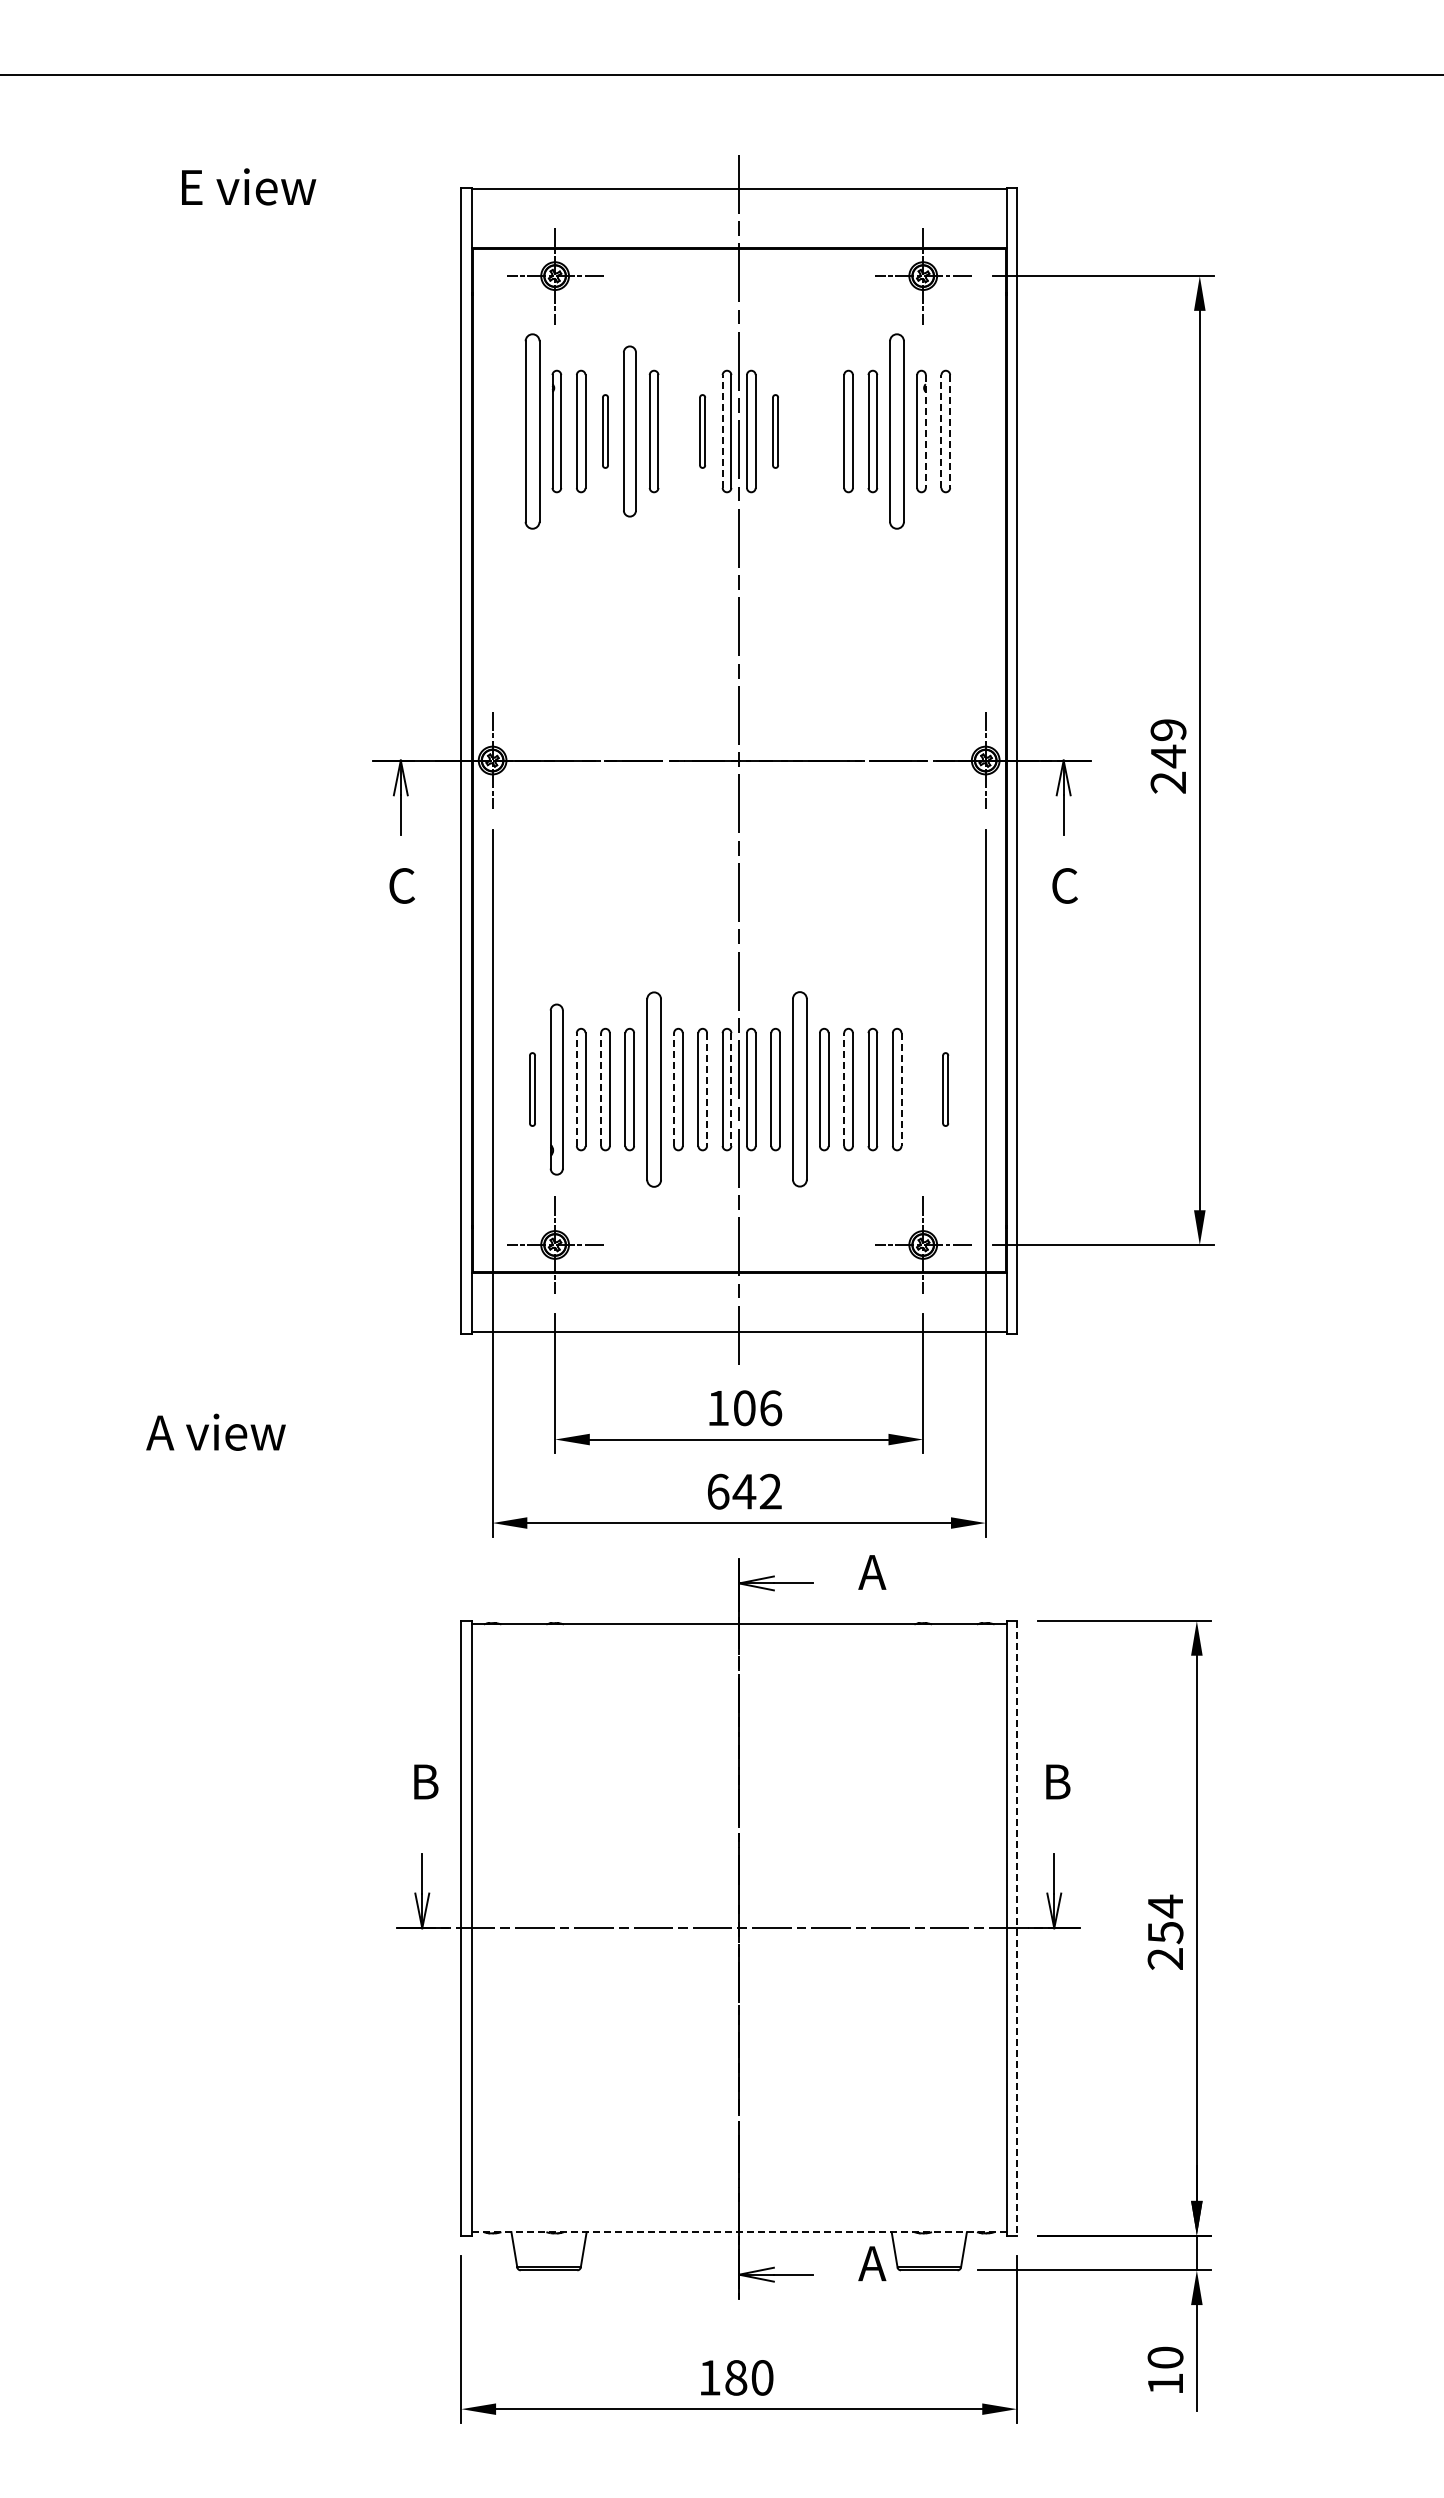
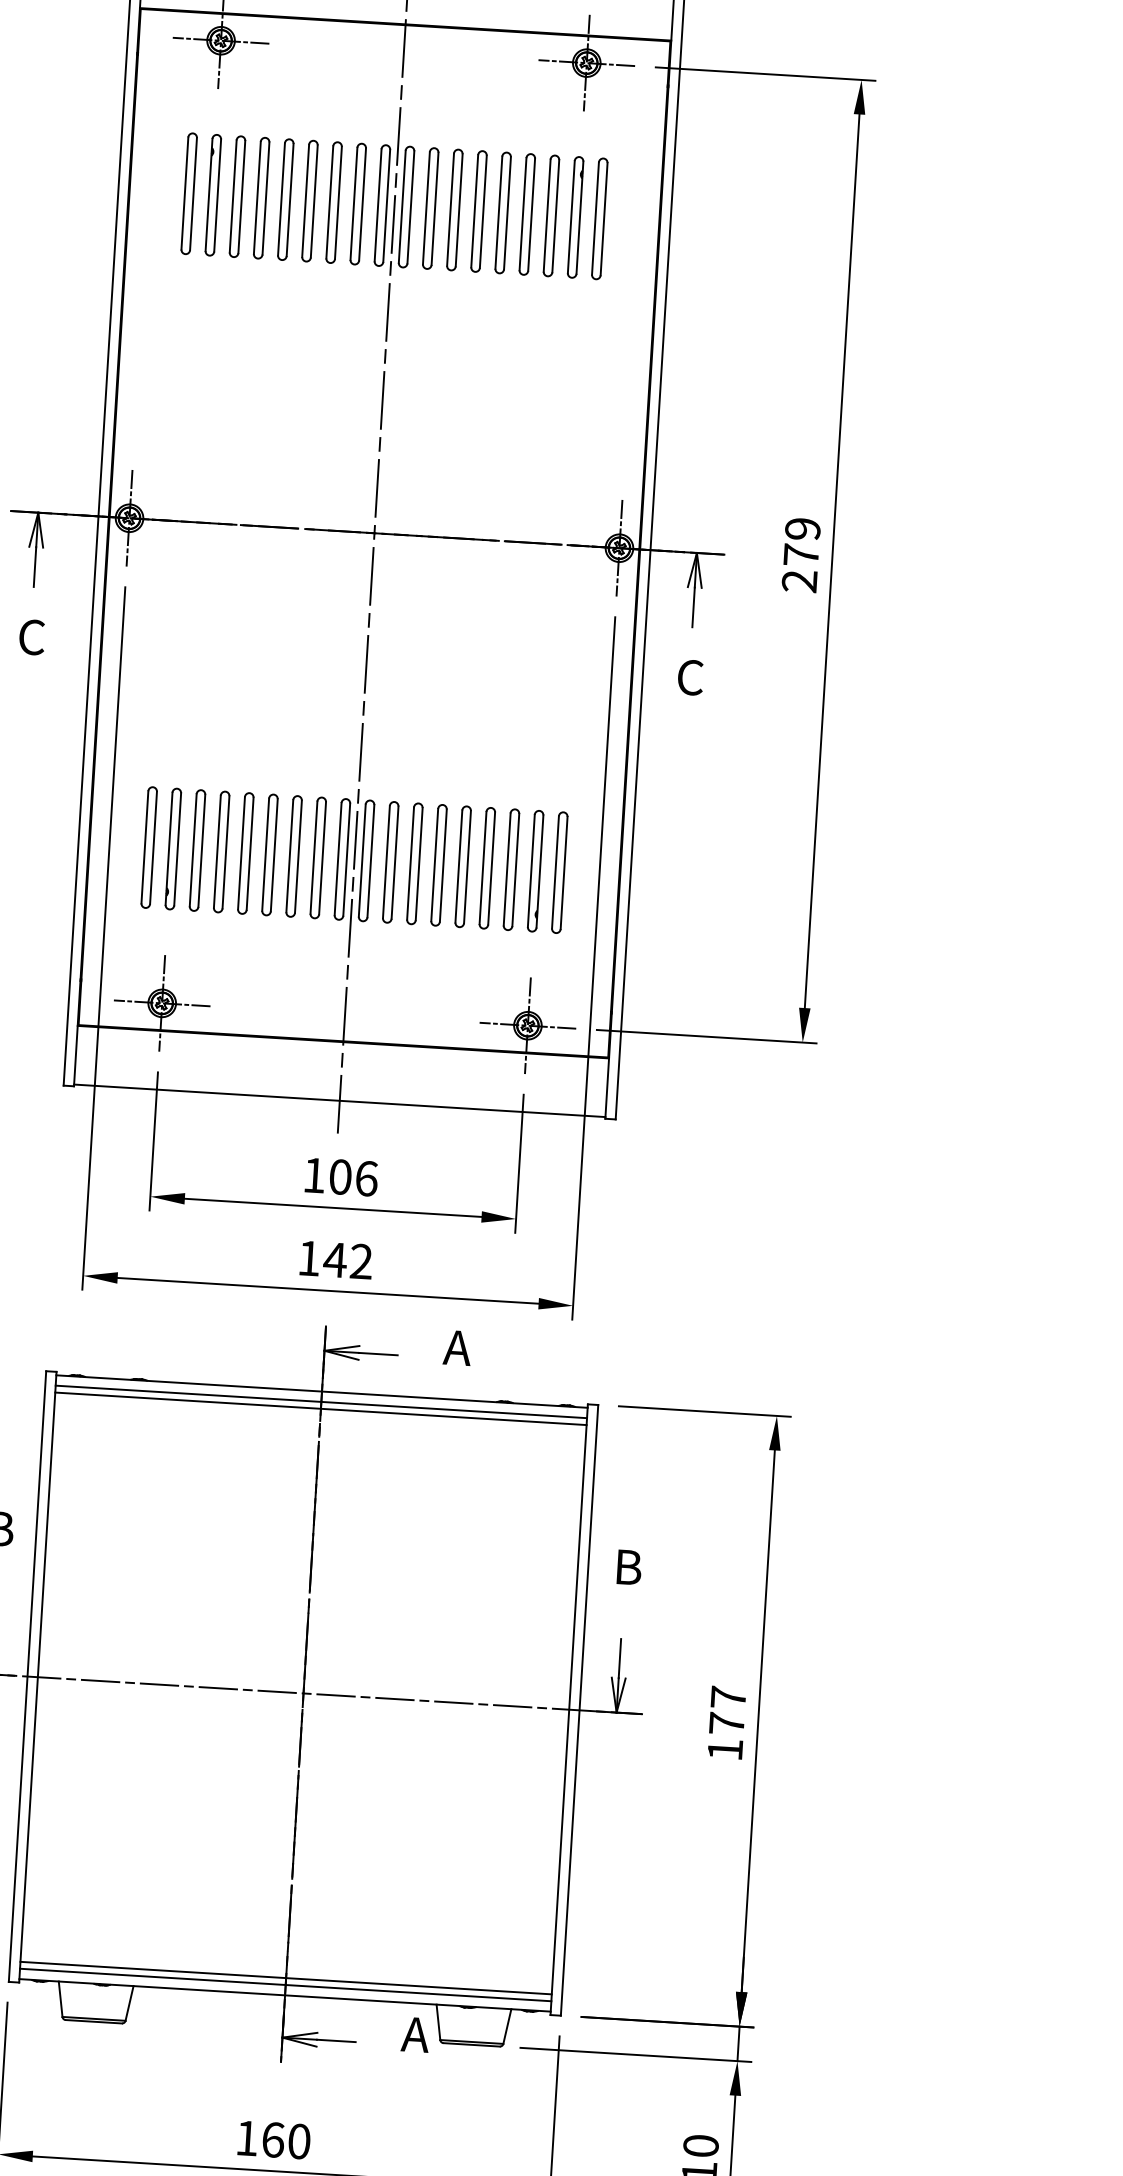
part: (532, 431) -> (189, 193), size x0.62
part: (605, 431) -> (261, 198), size x1.67
part: (629, 431) -> (285, 199), size x0.71
part: (678, 431) -> (334, 202), added
part: (702, 431) -> (358, 204), size x1.67
line: (722, 431) -> (377, 205), dashed -> solid
part: (775, 431) -> (430, 208), size x1.67
part: (799, 431) -> (454, 209), added
part: (824, 431) -> (479, 211), added
part: (897, 431) -> (551, 215), size x0.62
line: (941, 431) -> (595, 218), dashed -> solid
line: (925, 432) -> (579, 218), dashed -> solid
line: (950, 432) -> (604, 220), dashed -> solid
text: (1168, 756) -> (801, 555), 249 -> 279
part: (532, 1089) -> (149, 847), size x1.67
part: (556, 1089) -> (173, 848), size x0.71
line: (576, 1089) -> (192, 850), dashed -> solid
line: (601, 1089) -> (217, 851), dashed -> solid
part: (653, 1089) -> (269, 854), size x0.62
line: (674, 1089) -> (290, 856), dashed -> solid
part: (799, 1089) -> (414, 863), size x0.62
line: (844, 1089) -> (459, 866), dashed -> solid
part: (921, 1089) -> (535, 871), added
part: (945, 1089) -> (559, 872), size x1.67
line: (707, 1090) -> (322, 859), dashed -> solid
line: (731, 1090) -> (346, 860), dashed -> solid
line: (901, 1090) -> (515, 870), dashed -> solid
text: (718, 1491) -> (309, 1258), 642 -> 142
line: (738, 1634) -> (320, 1401), added
line: (738, 1641) -> (320, 1408), added
line: (1016, 1928) -> (579, 1710), dashed -> solid
text: (1165, 1931) -> (726, 1722), 254 -> 177
line: (738, 2214) -> (285, 1977), added
line: (738, 2221) -> (285, 1984), added
line: (739, 2232) -> (285, 1995), dashed -> solid
text: (736, 2377) -> (273, 2139), 180 -> 160

